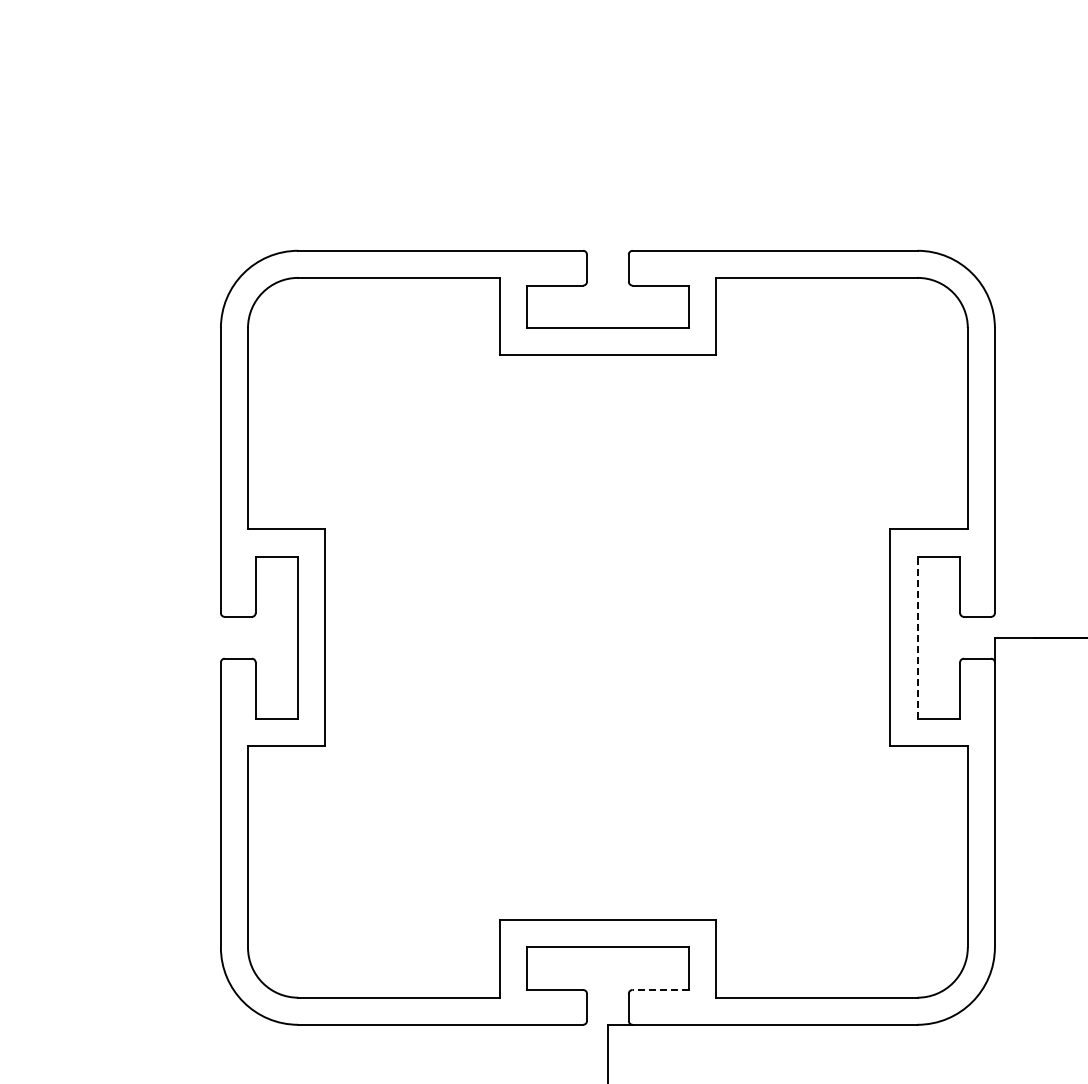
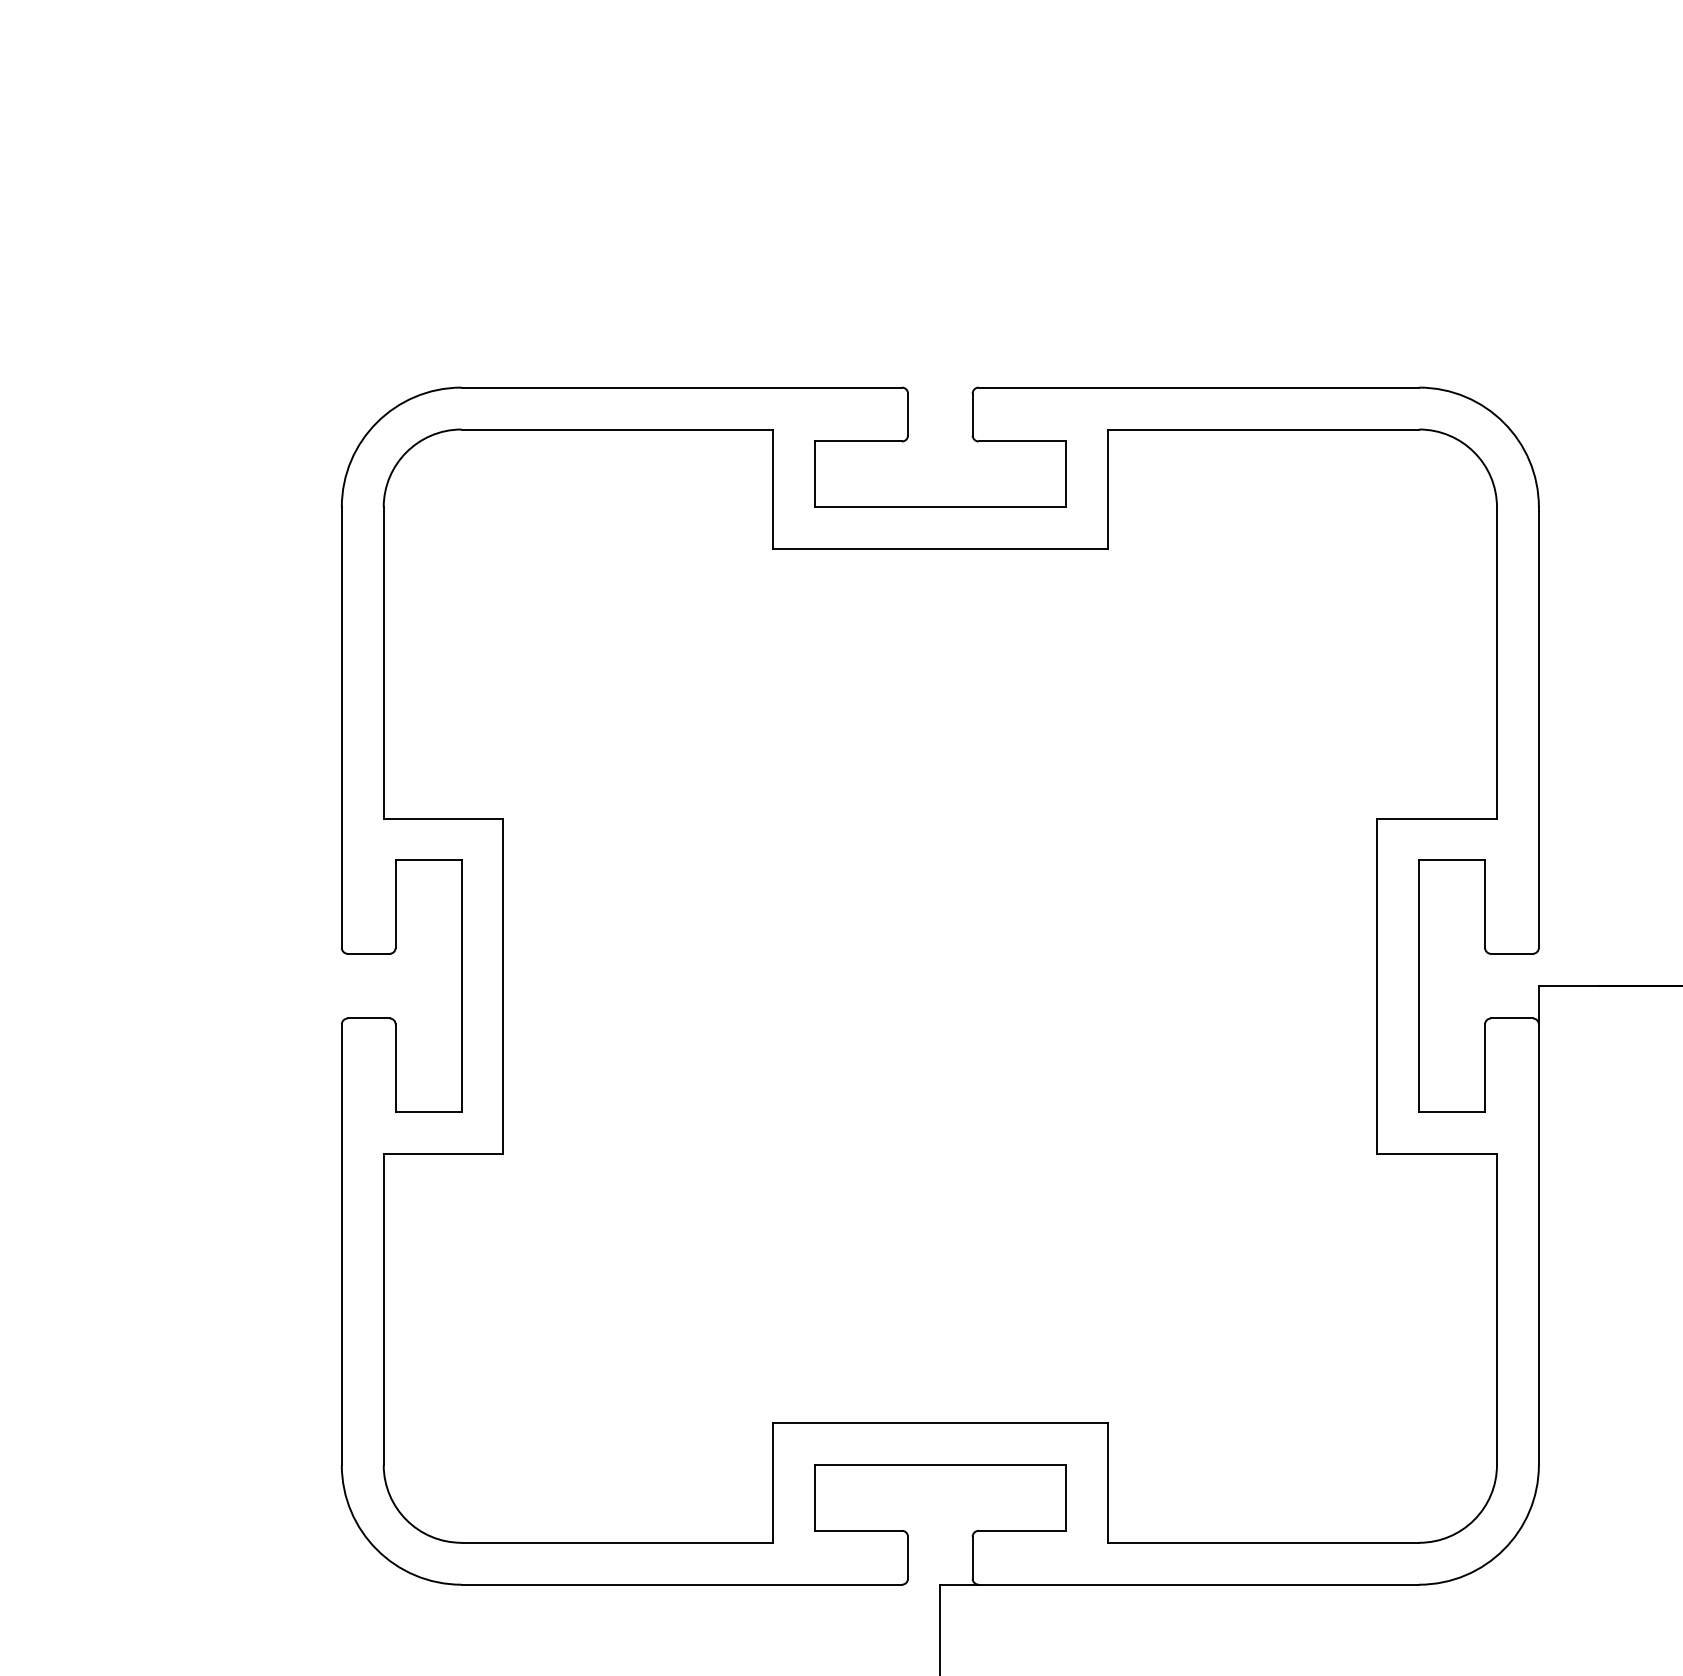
line: (917, 637) -> (1419, 985), dashed -> solid
line: (660, 989) -> (1021, 1530), dashed -> solid

